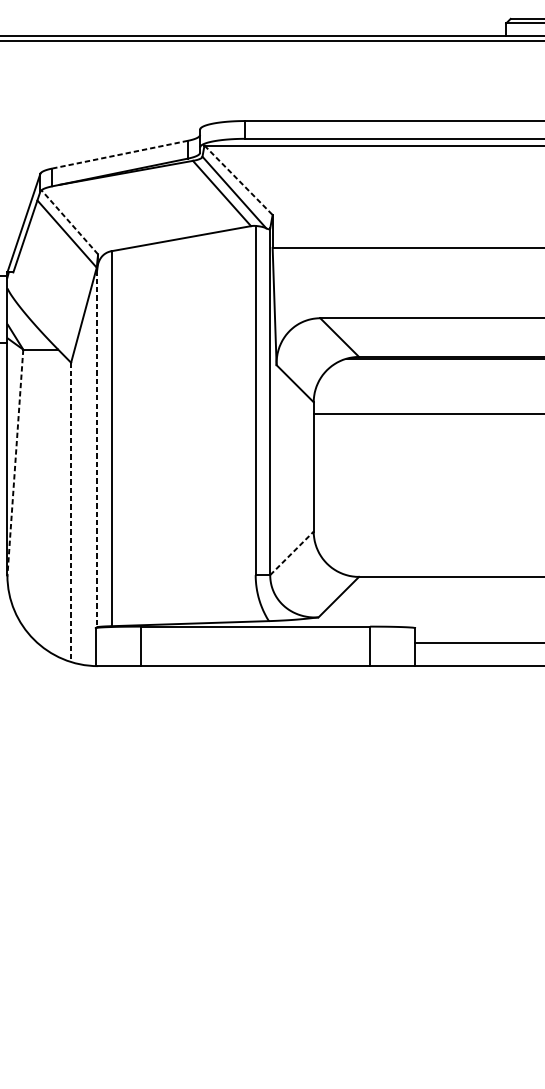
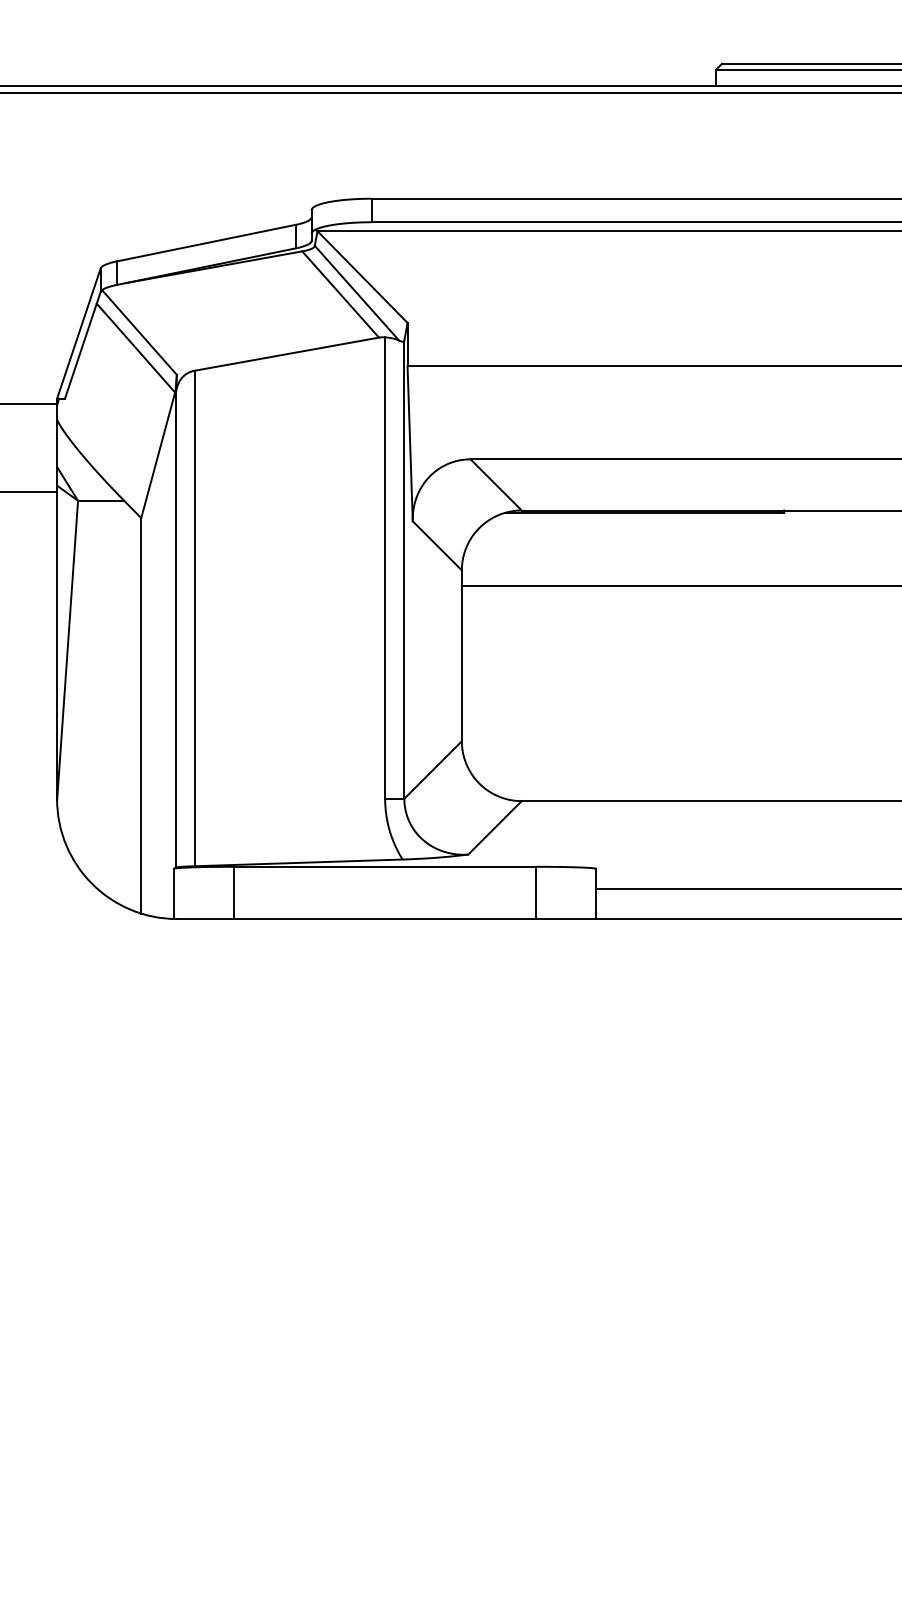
line: (119, 154) -> (205, 243), dashed -> solid
line: (238, 180) -> (362, 277), dashed -> solid
line: (69, 222) -> (139, 332), dashed -> solid
line: (97, 448) -> (175, 631), dashed -> solid
line: (15, 463) -> (67, 651), dashed -> solid
line: (71, 512) -> (141, 715), dashed -> solid
line: (292, 553) -> (433, 770), dashed -> solid

